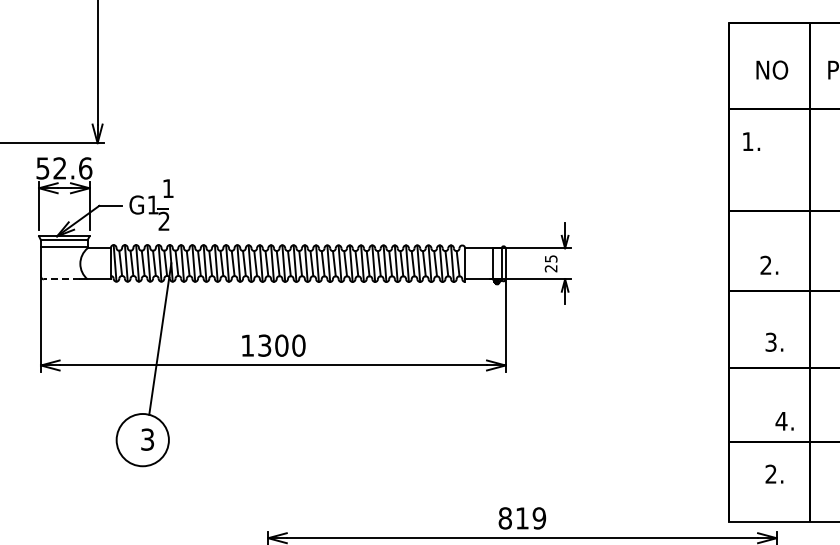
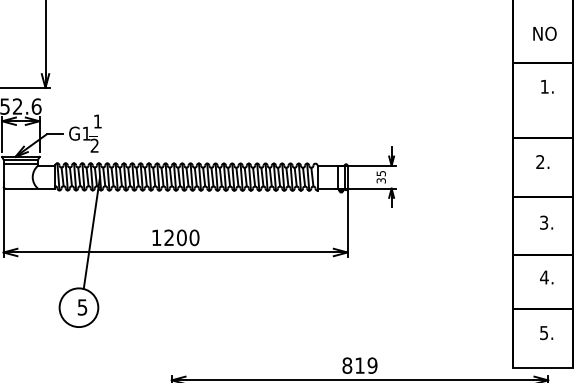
text: (751, 141) -> (547, 86), moved
text: (769, 264) -> (542, 161), moved
text: (551, 268) -> (381, 180), 25 -> 35
line: (61, 279) -> (18, 188), dashed -> solid
text: (774, 341) -> (546, 222), moved
text: (264, 345) -> (169, 237), 1300 -> 1200
text: (784, 421) -> (546, 277), moved
text: (147, 439) -> (82, 307), 3 -> 5
text: (770, 473) -> (543, 332), 2. -> 5.

